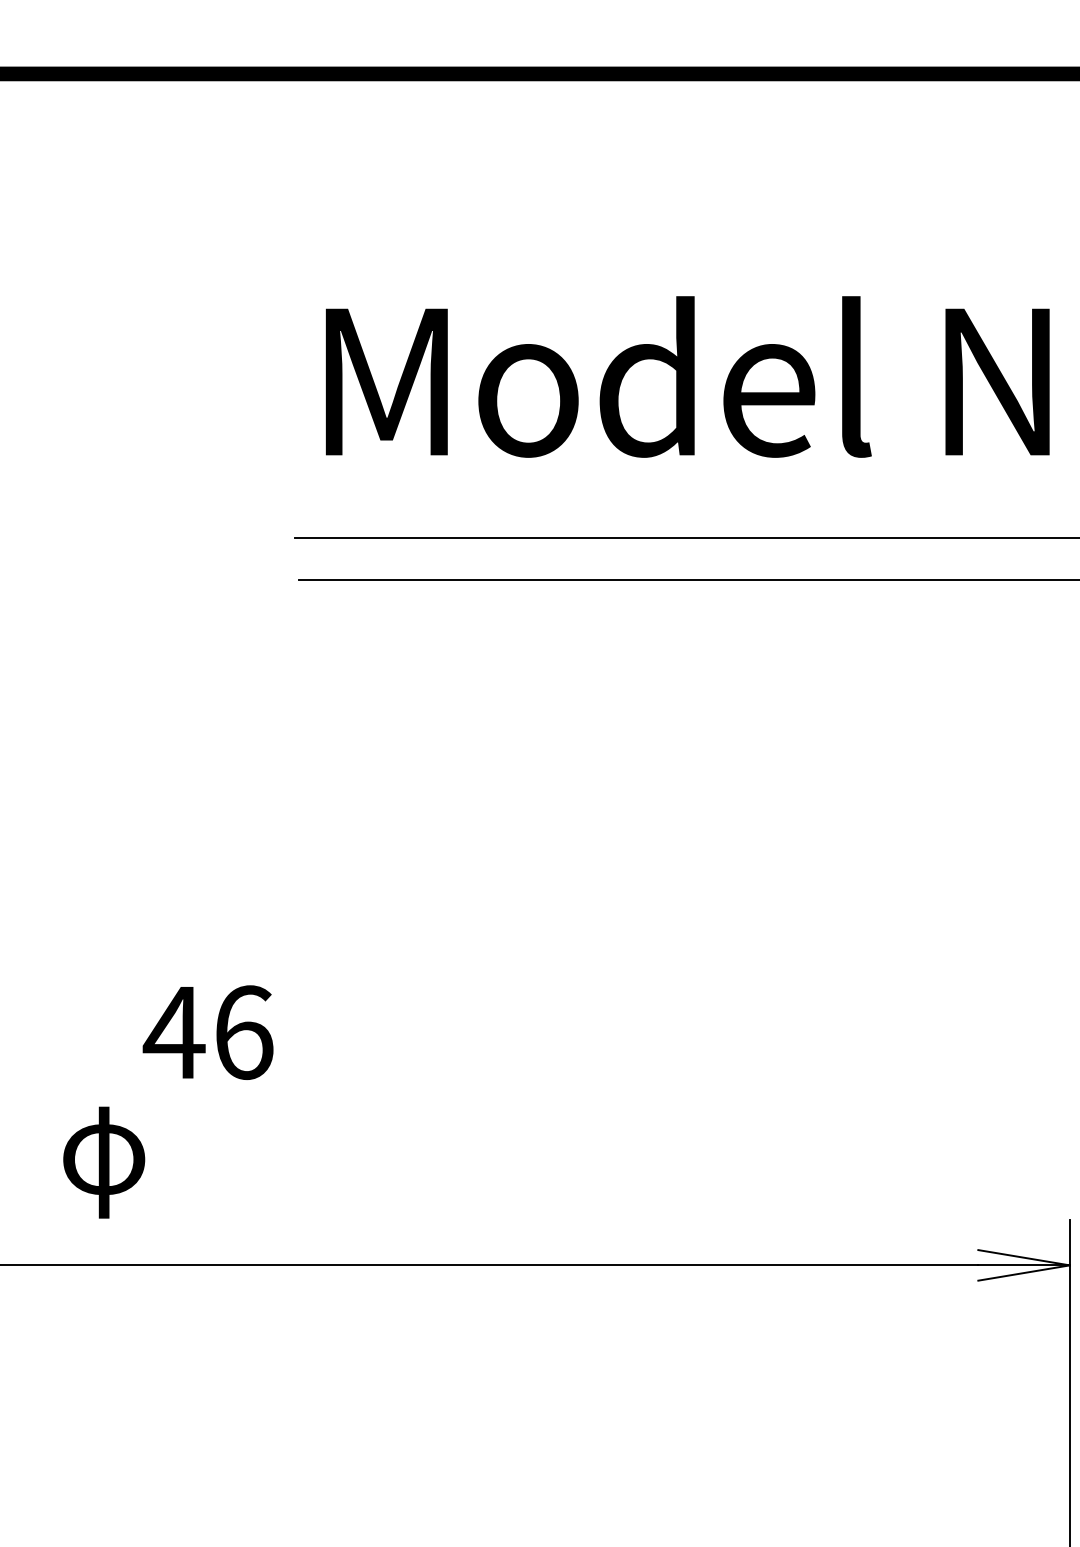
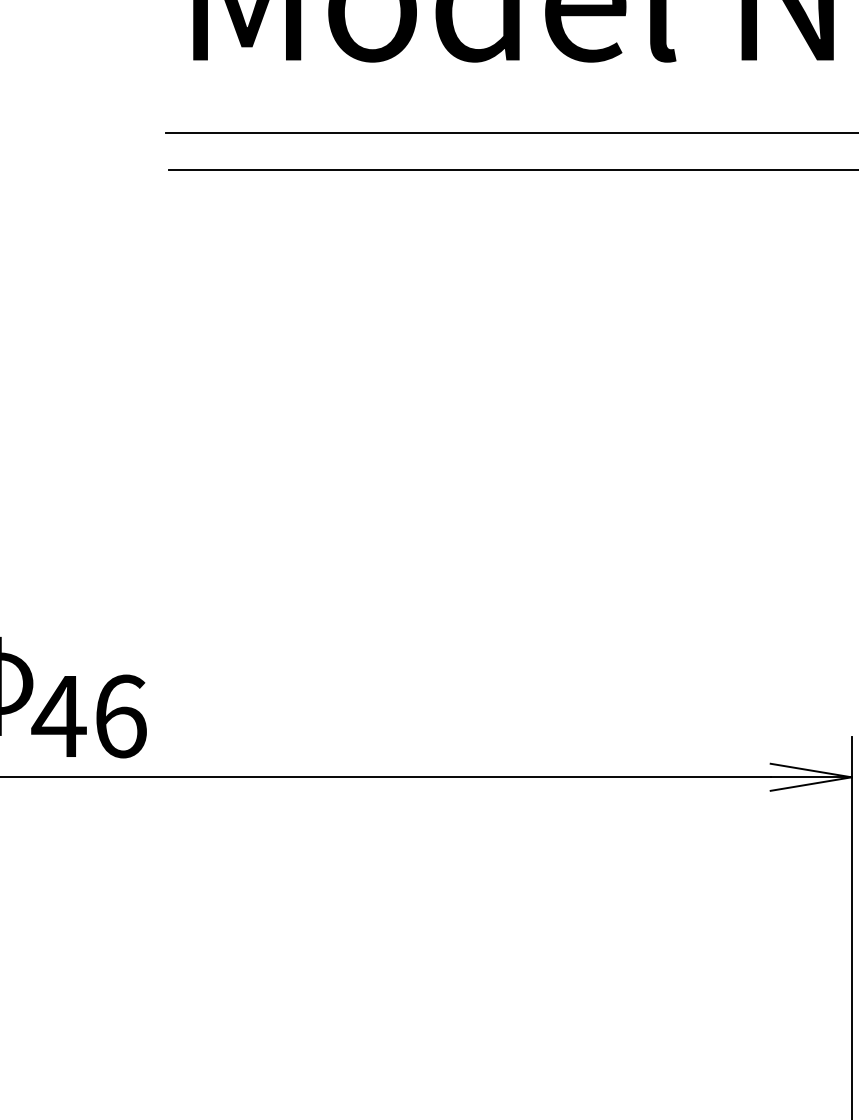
text: (207, 1032) -> (88, 716), moved

